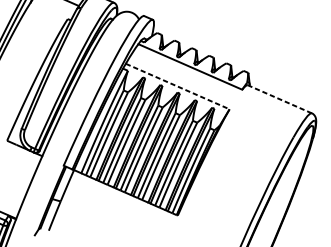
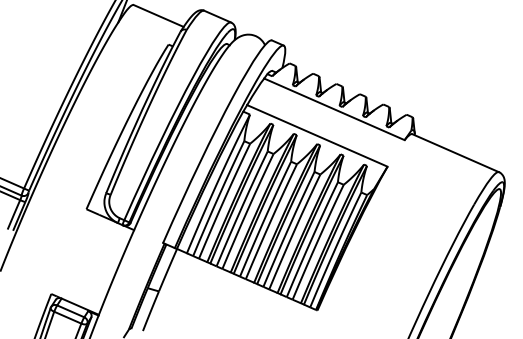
line: (177, 86) -> (317, 135), dashed -> solid
line: (279, 98) -> (455, 152), dashed -> solid

